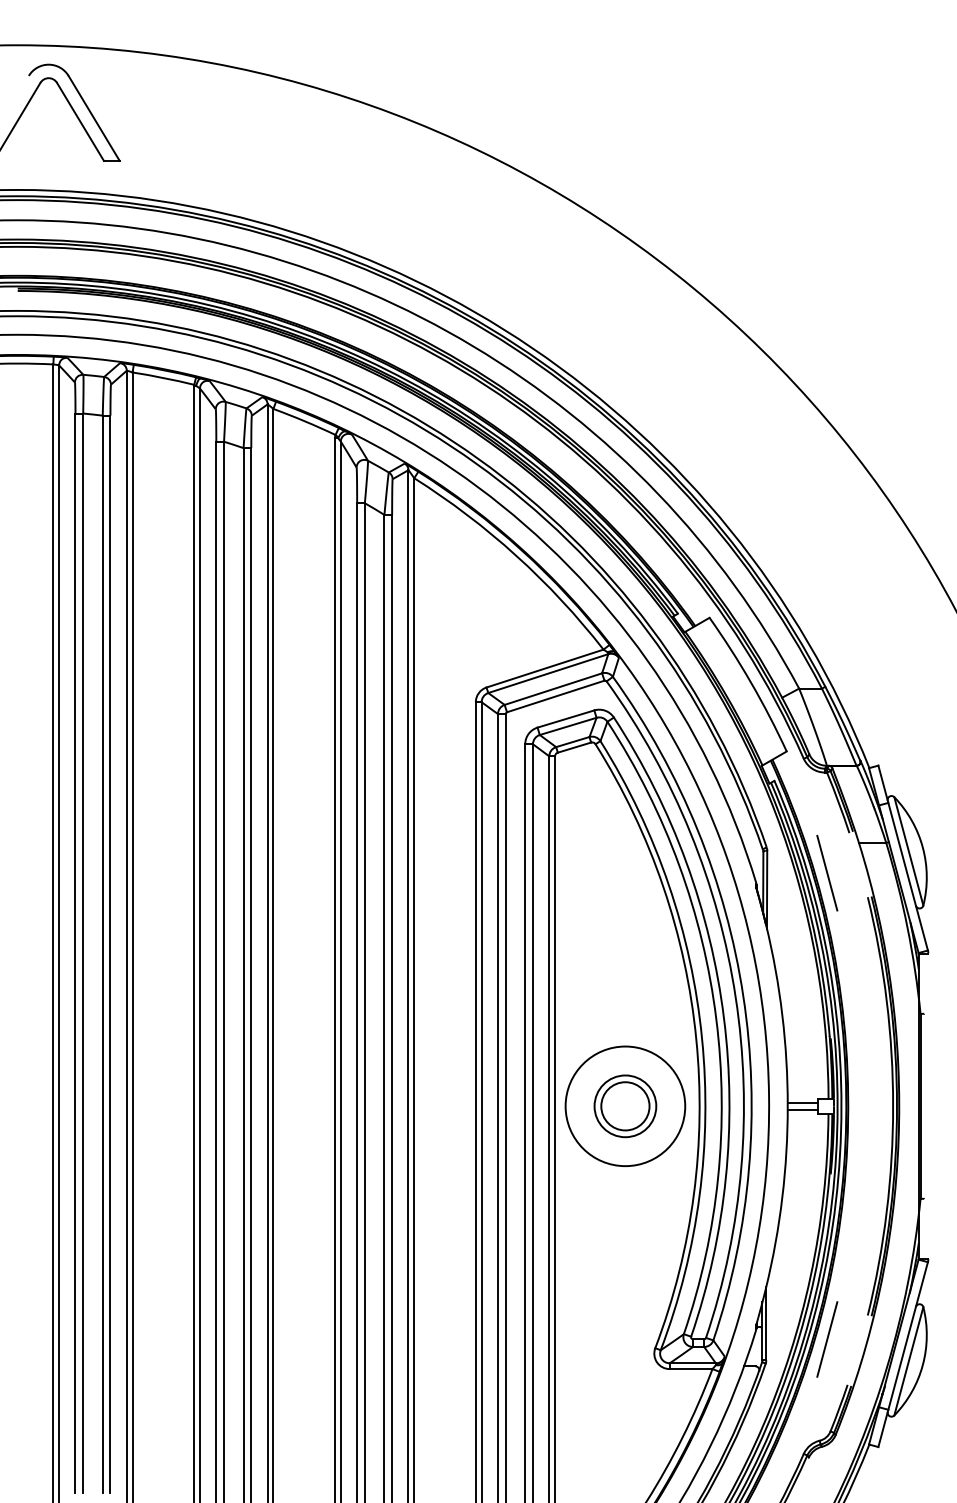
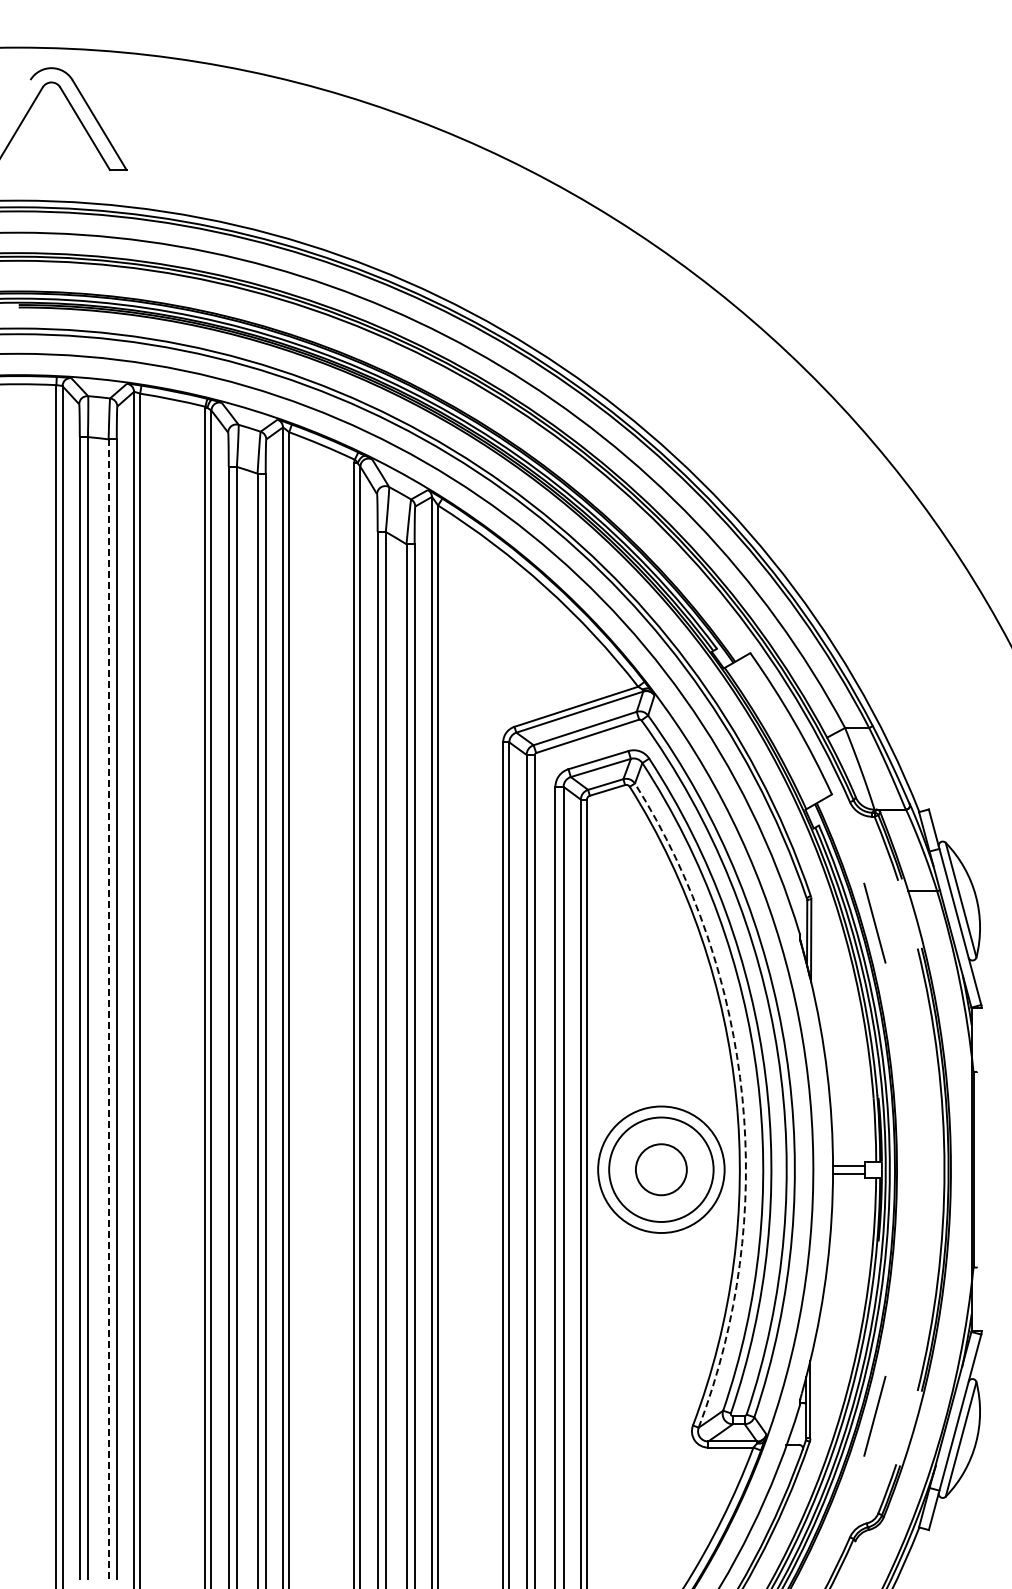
line: (102, 953) -> (108, 1008), solid -> dashed
arc: (702, 1038) -> (742, 1098), solid -> dashed
circle: (625, 1106) -> (661, 1169), size x1.6

